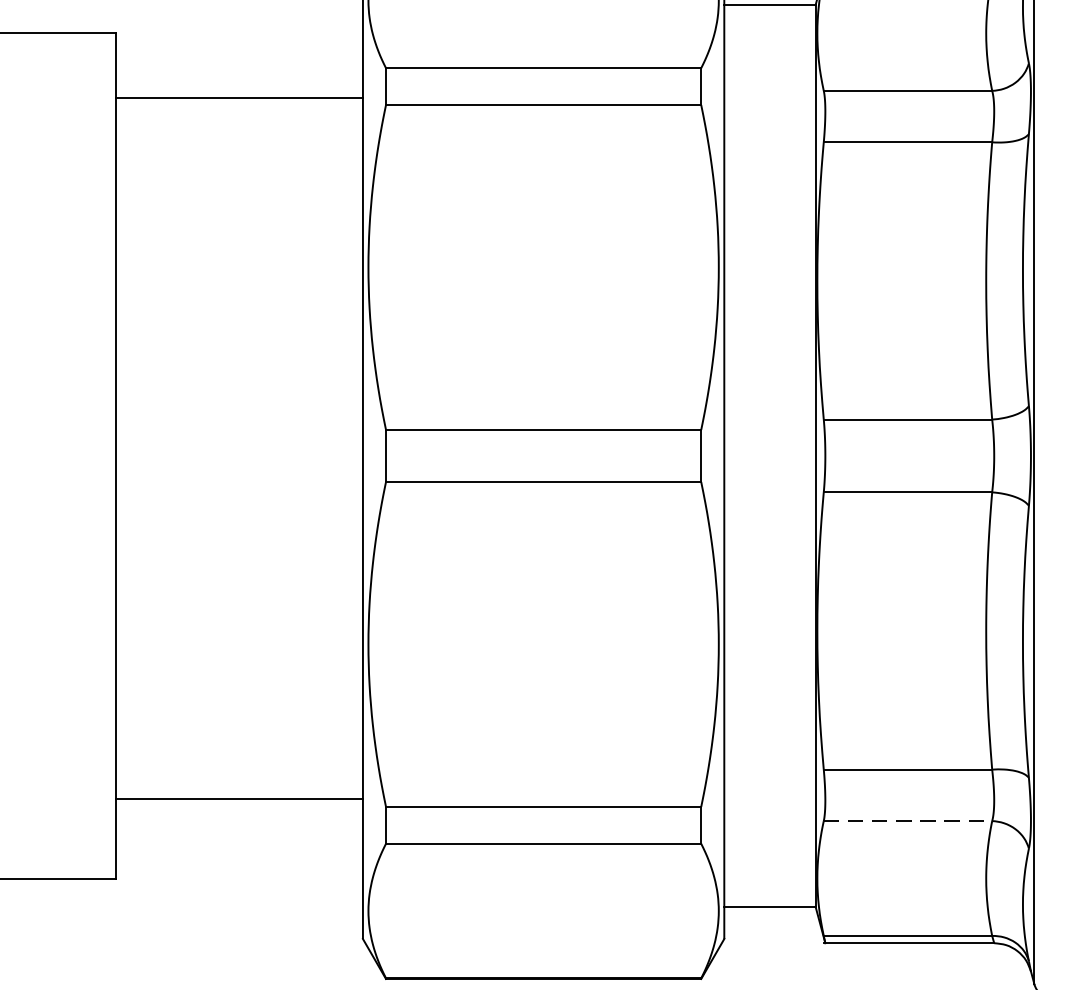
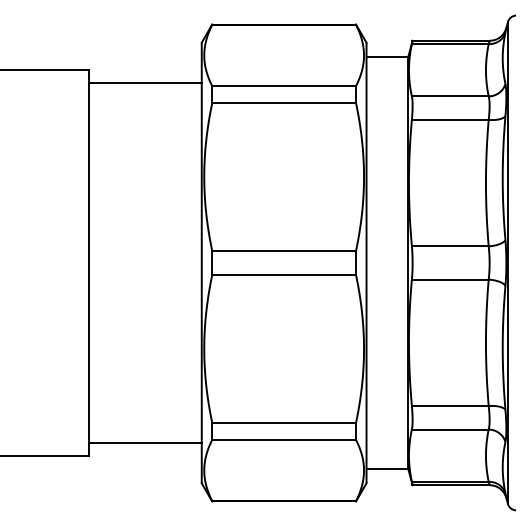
line: (239, 97) -> (145, 82), moved
line: (239, 799) -> (145, 443), moved
line: (908, 821) -> (450, 429), dashed -> solid

